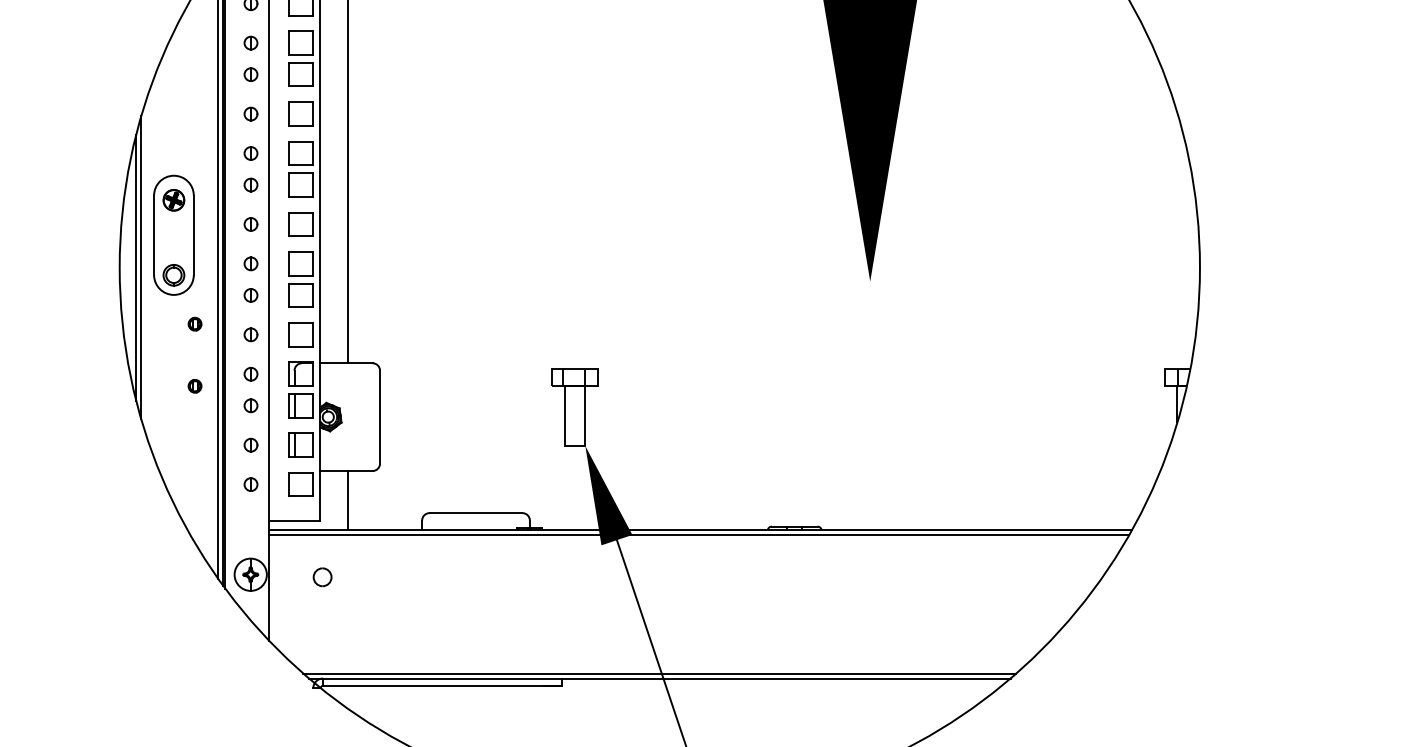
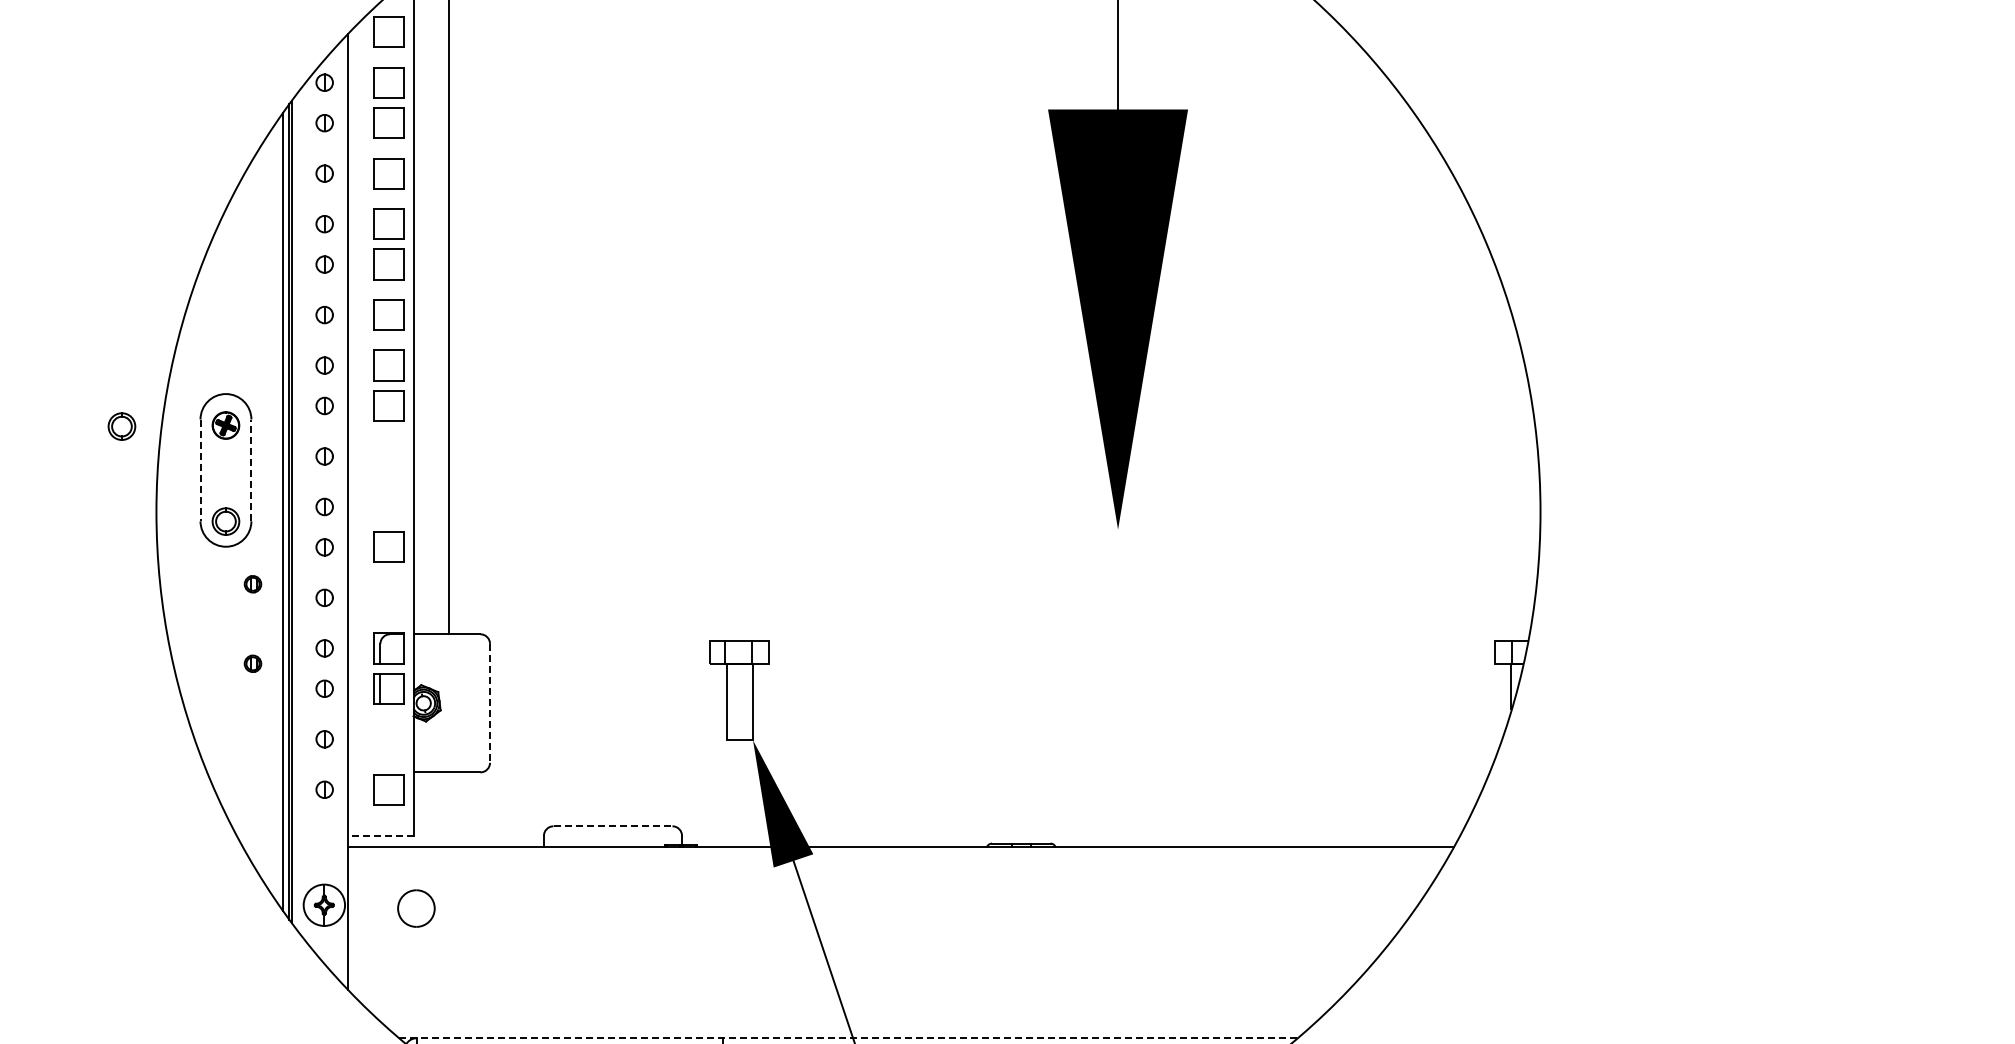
part: (92, 201) -> (121, 426), added
part: (300, 224) -> (388, 456), removed
line: (154, 235) -> (200, 470), solid -> dashed
line: (193, 235) -> (251, 470), solid -> dashed
part: (300, 263) -> (388, 506), removed
line: (136, 267) -> (177, 511), removed
line: (141, 267) -> (184, 511), removed
part: (300, 334) -> (388, 597), removed
line: (380, 417) -> (490, 703), solid -> dashed
part: (300, 444) -> (388, 738), removed
line: (348, 500) -> (449, 809), removed
line: (476, 513) -> (613, 826), solid -> dashed
line: (294, 521) -> (380, 836), solid -> dashed
line: (699, 534) -> (899, 853), removed
part: (322, 577) -> (416, 908), size x1.6
line: (659, 673) -> (848, 1031), removed
line: (659, 678) -> (848, 1038), solid -> dashed

